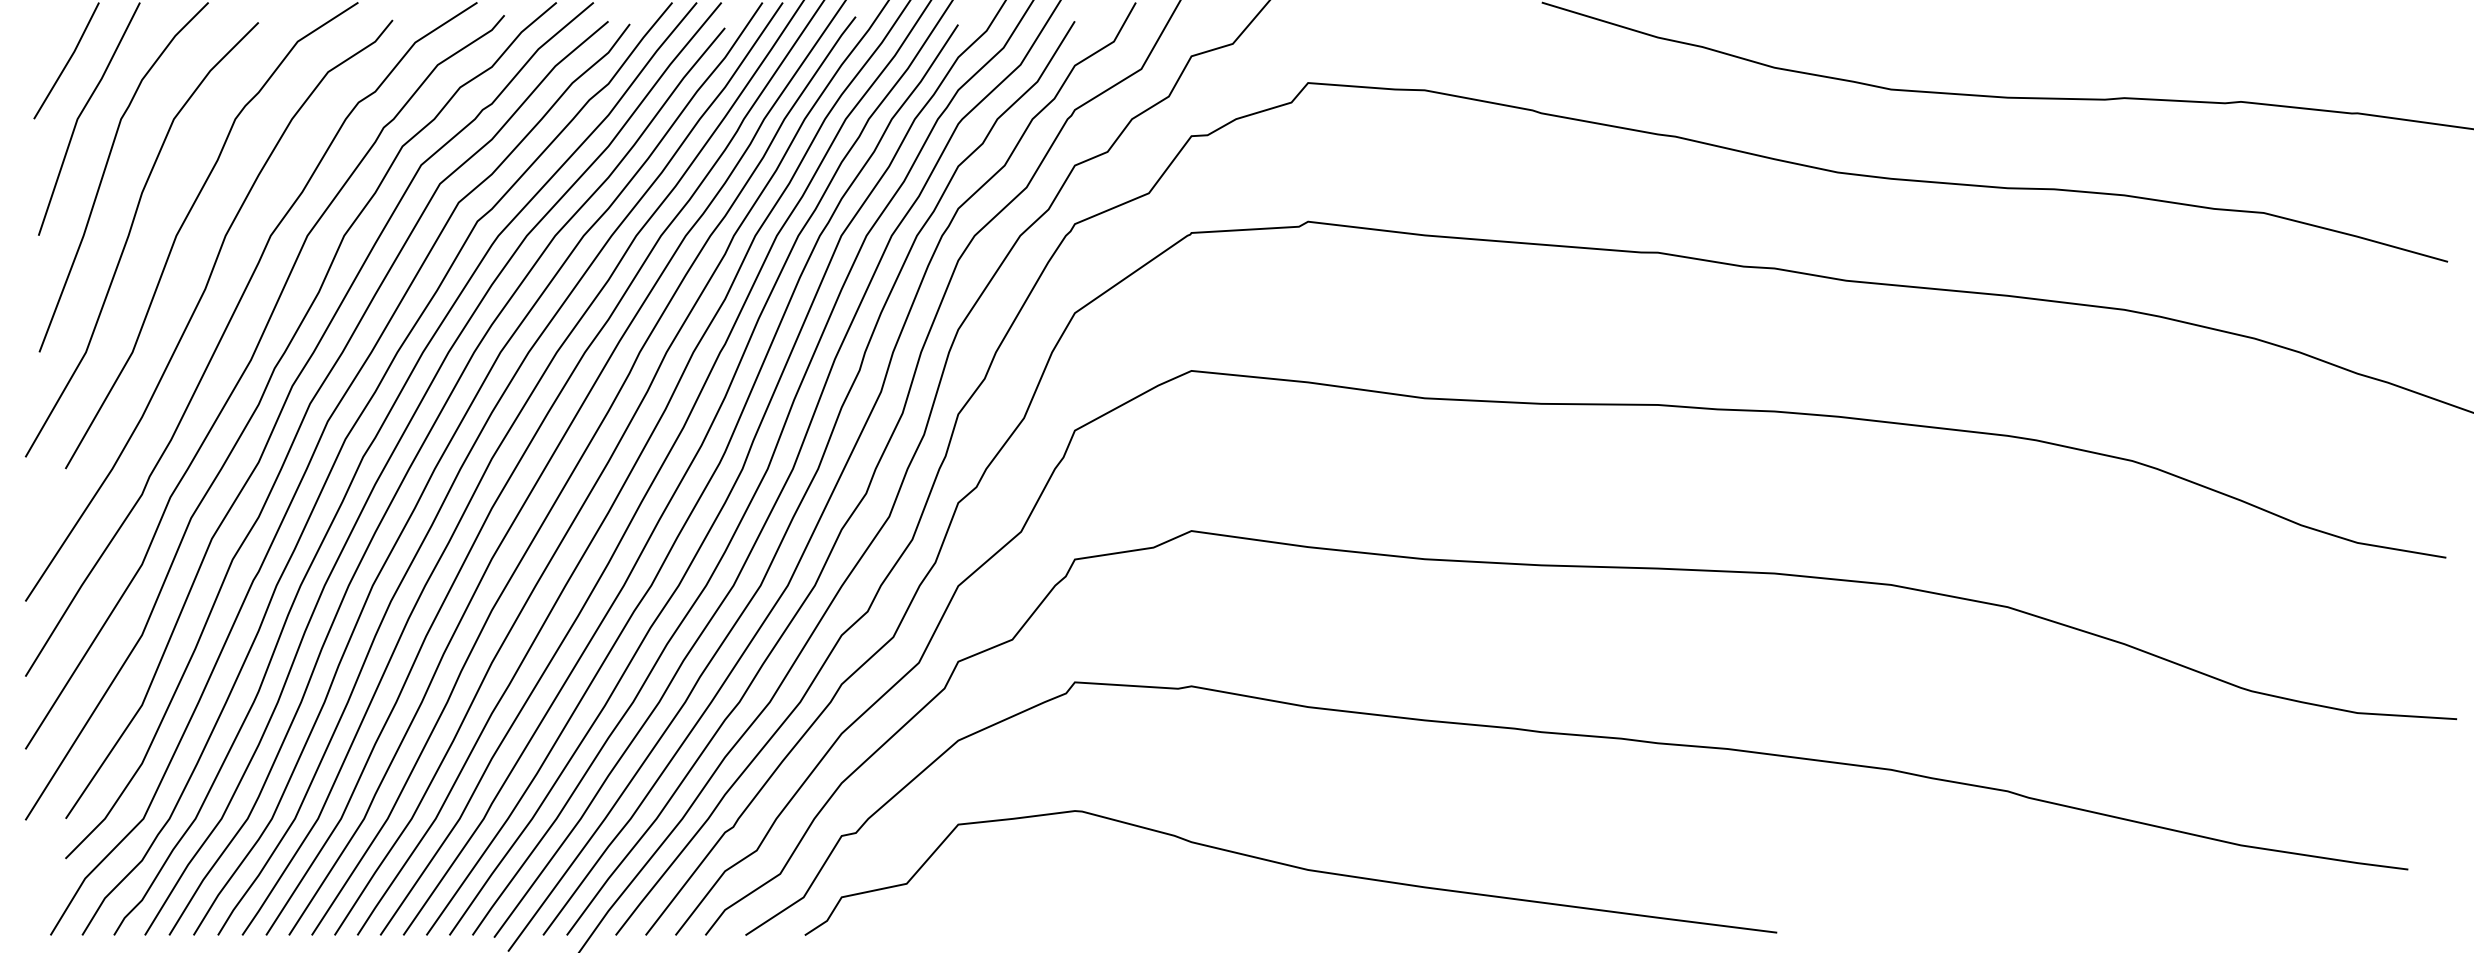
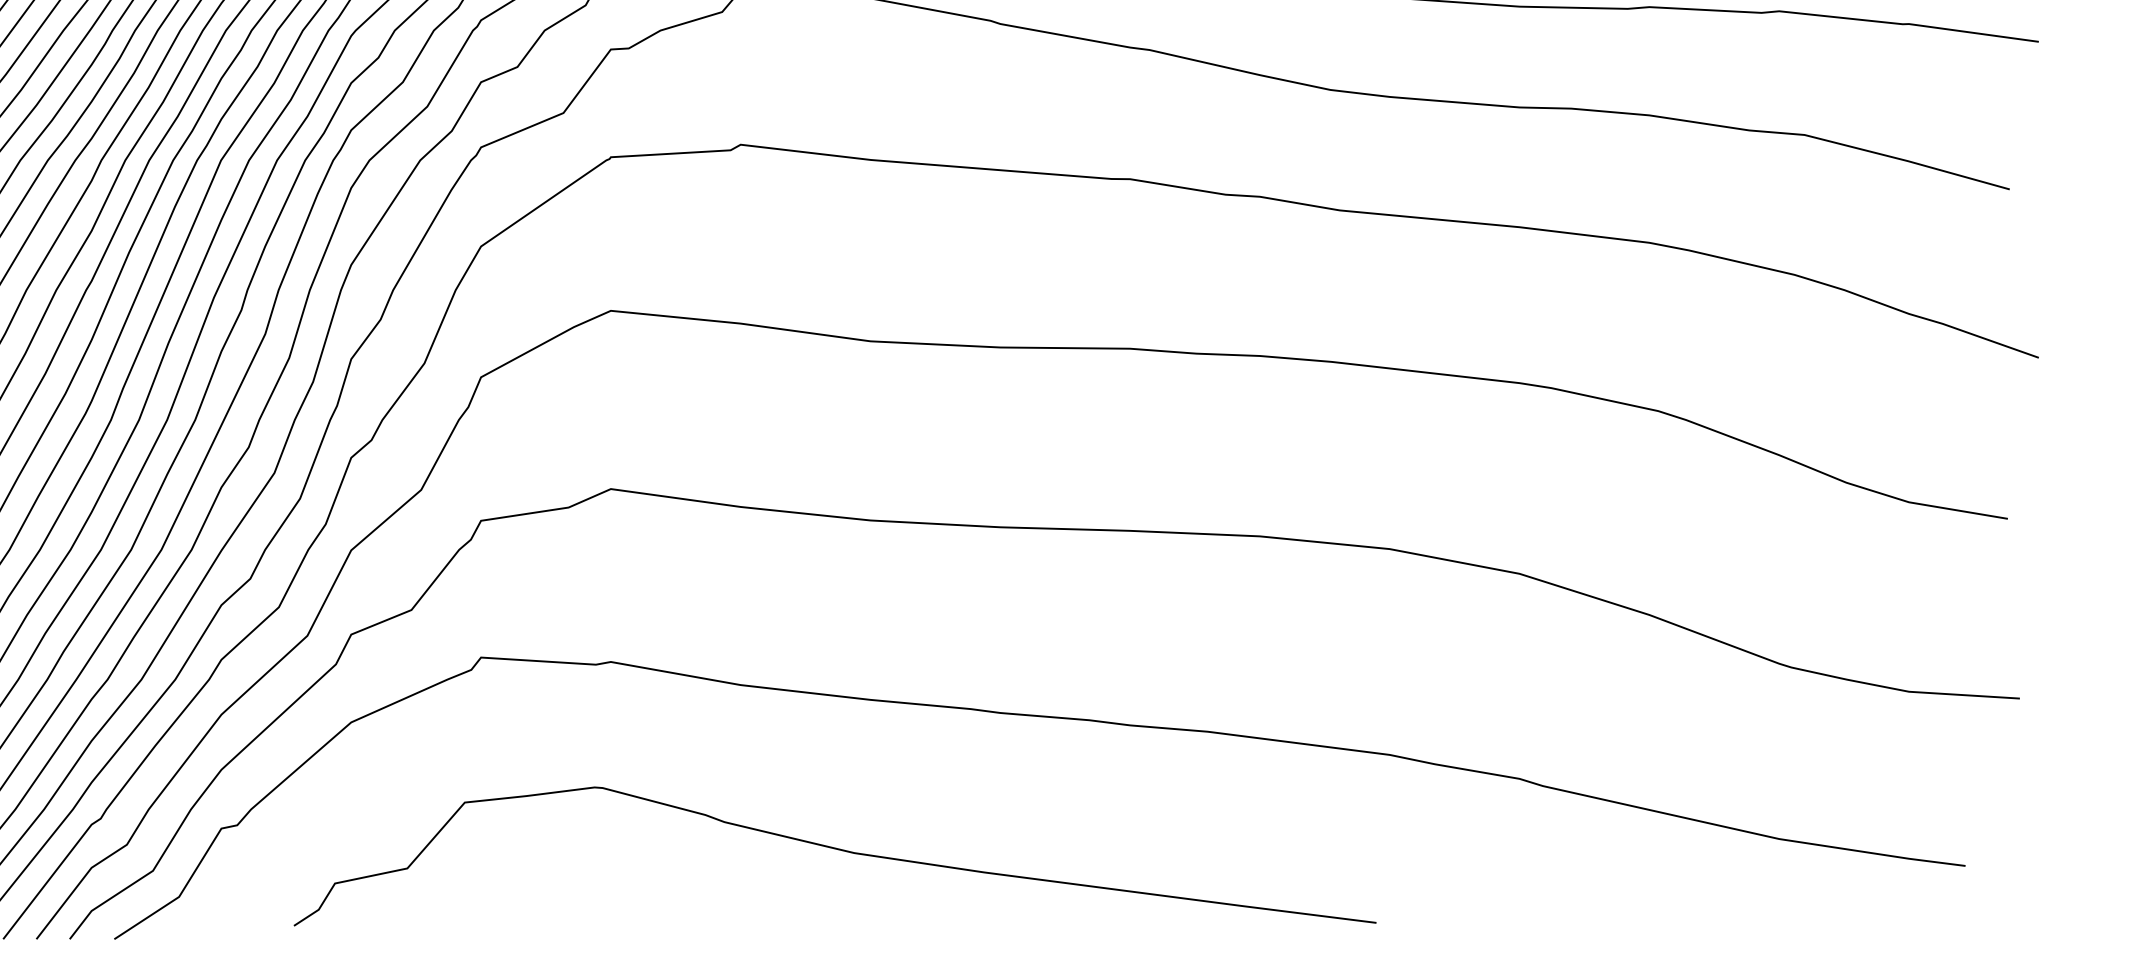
curve: (1292, 867) -> (836, 850), moved

